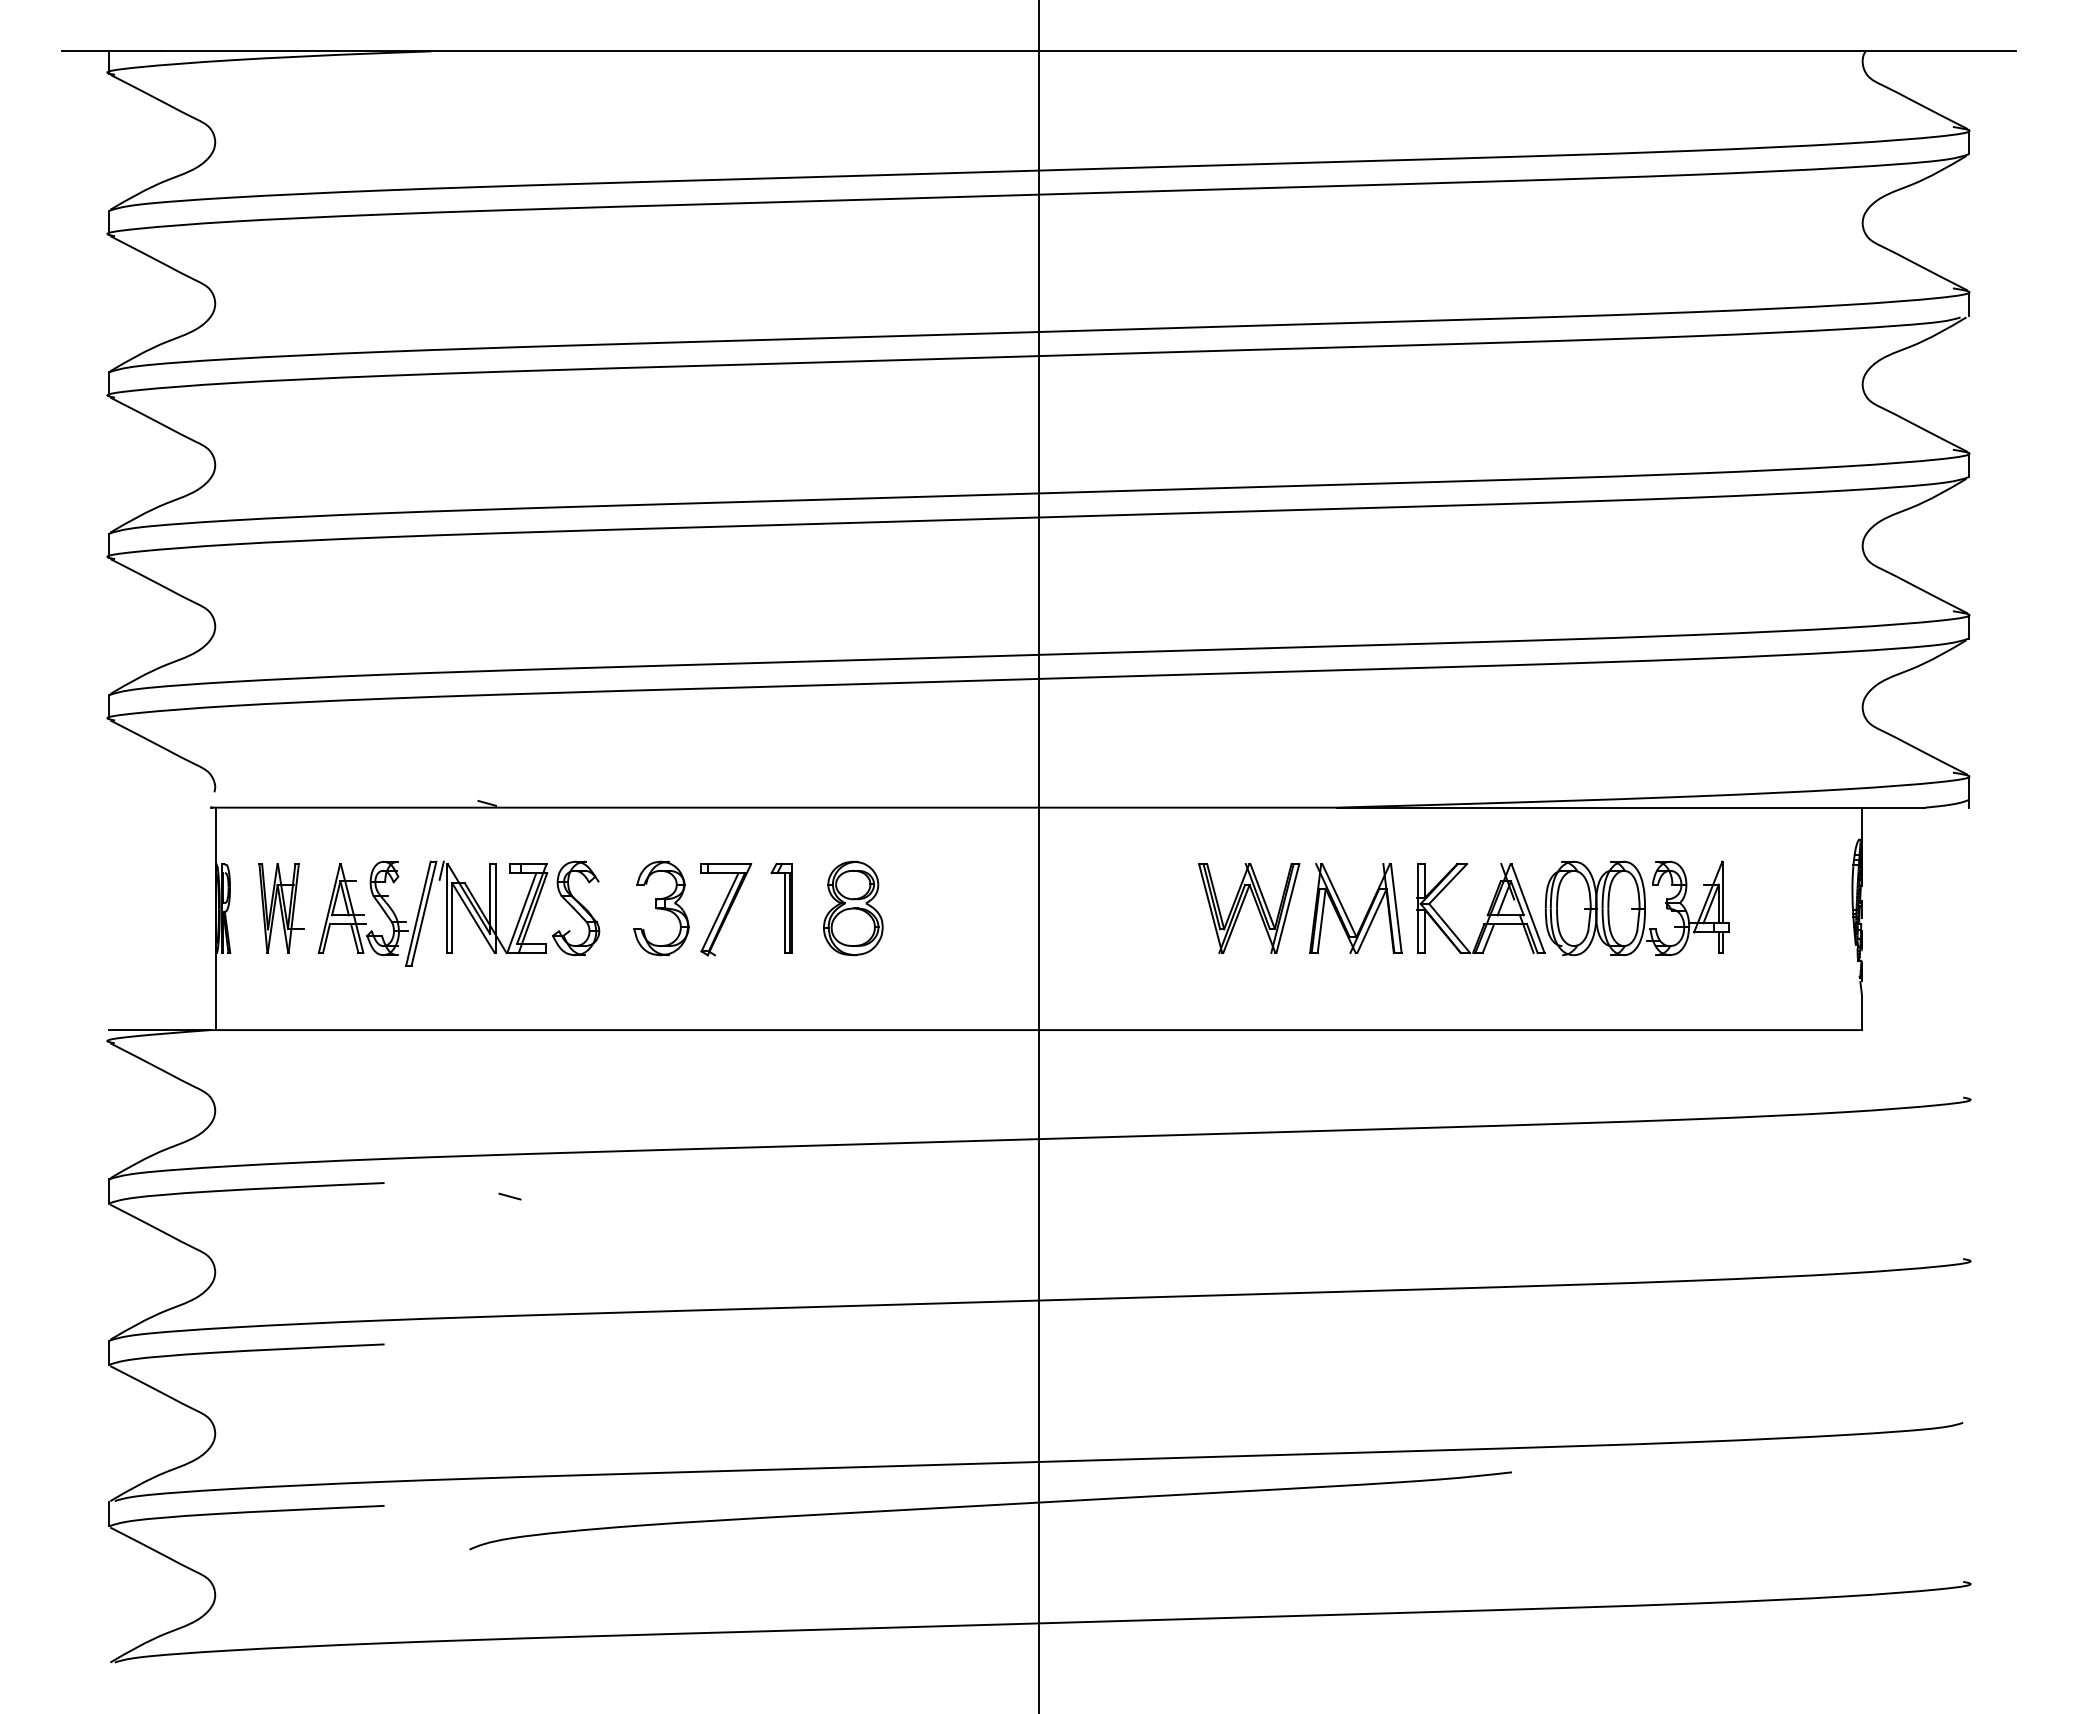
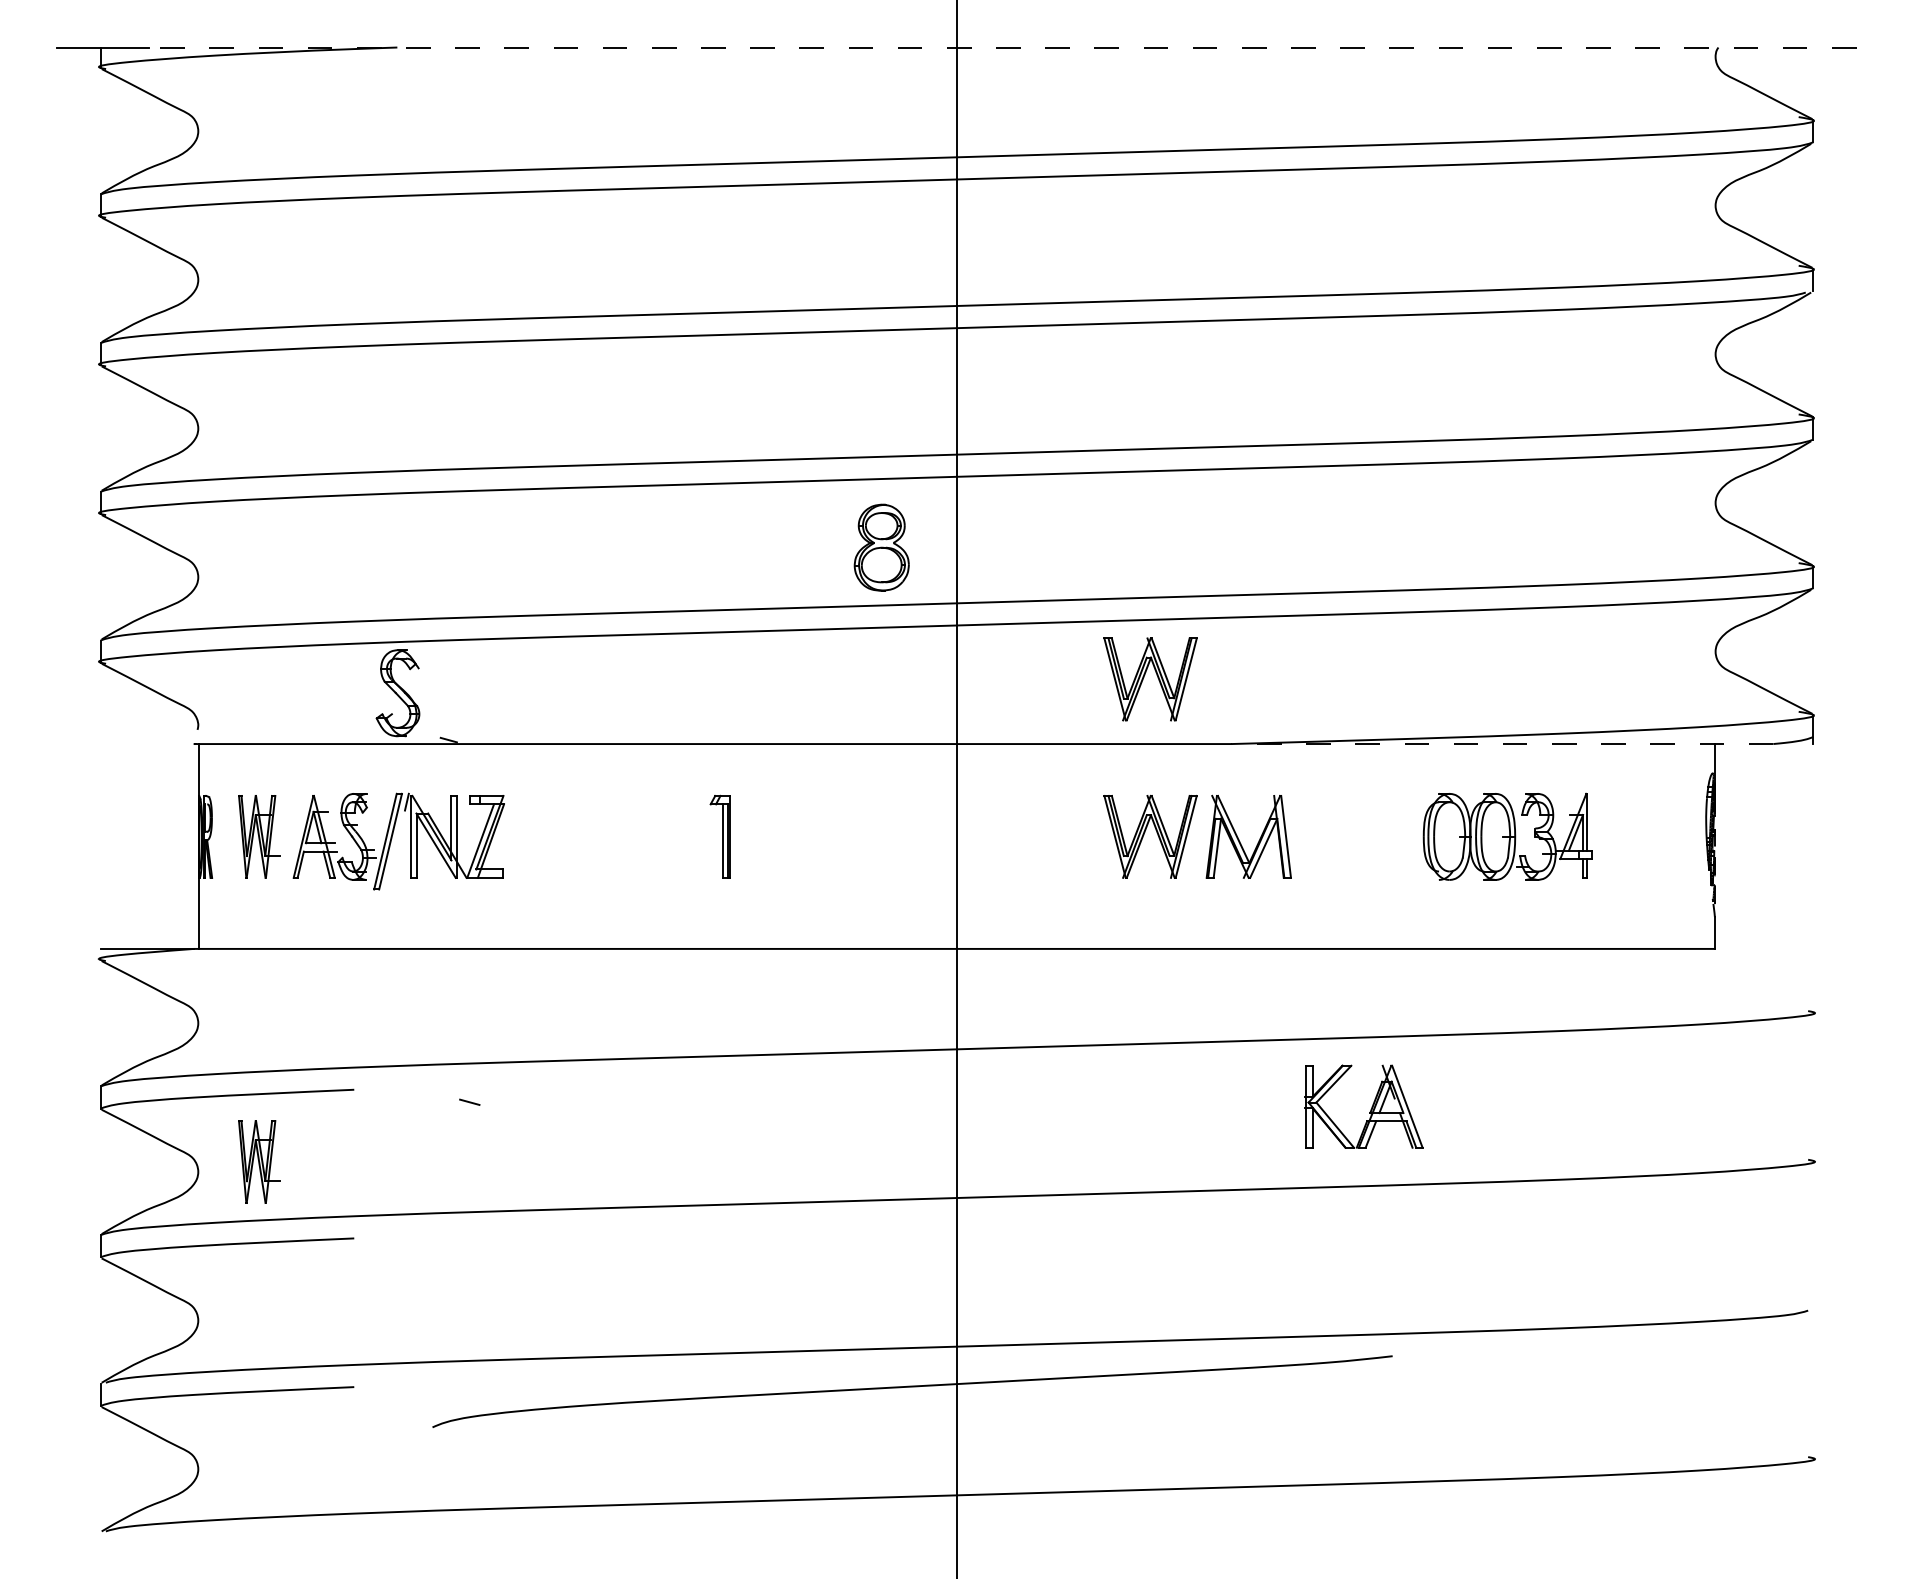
line: (1088, 51) -> (1002, 47), solid -> dashed
part: (1242, 735) -> (1144, 677), added
line: (1630, 807) -> (1501, 743), solid -> dashed
part: (575, 908) -> (397, 693), moved
part: (661, 908) -> (609, 836), removed
part: (853, 908) -> (881, 547), moved
part: (726, 909) -> (669, 837), removed
part: (1487, 912) -> (1370, 1110), moved
part: (281, 1261) -> (259, 1162), added

